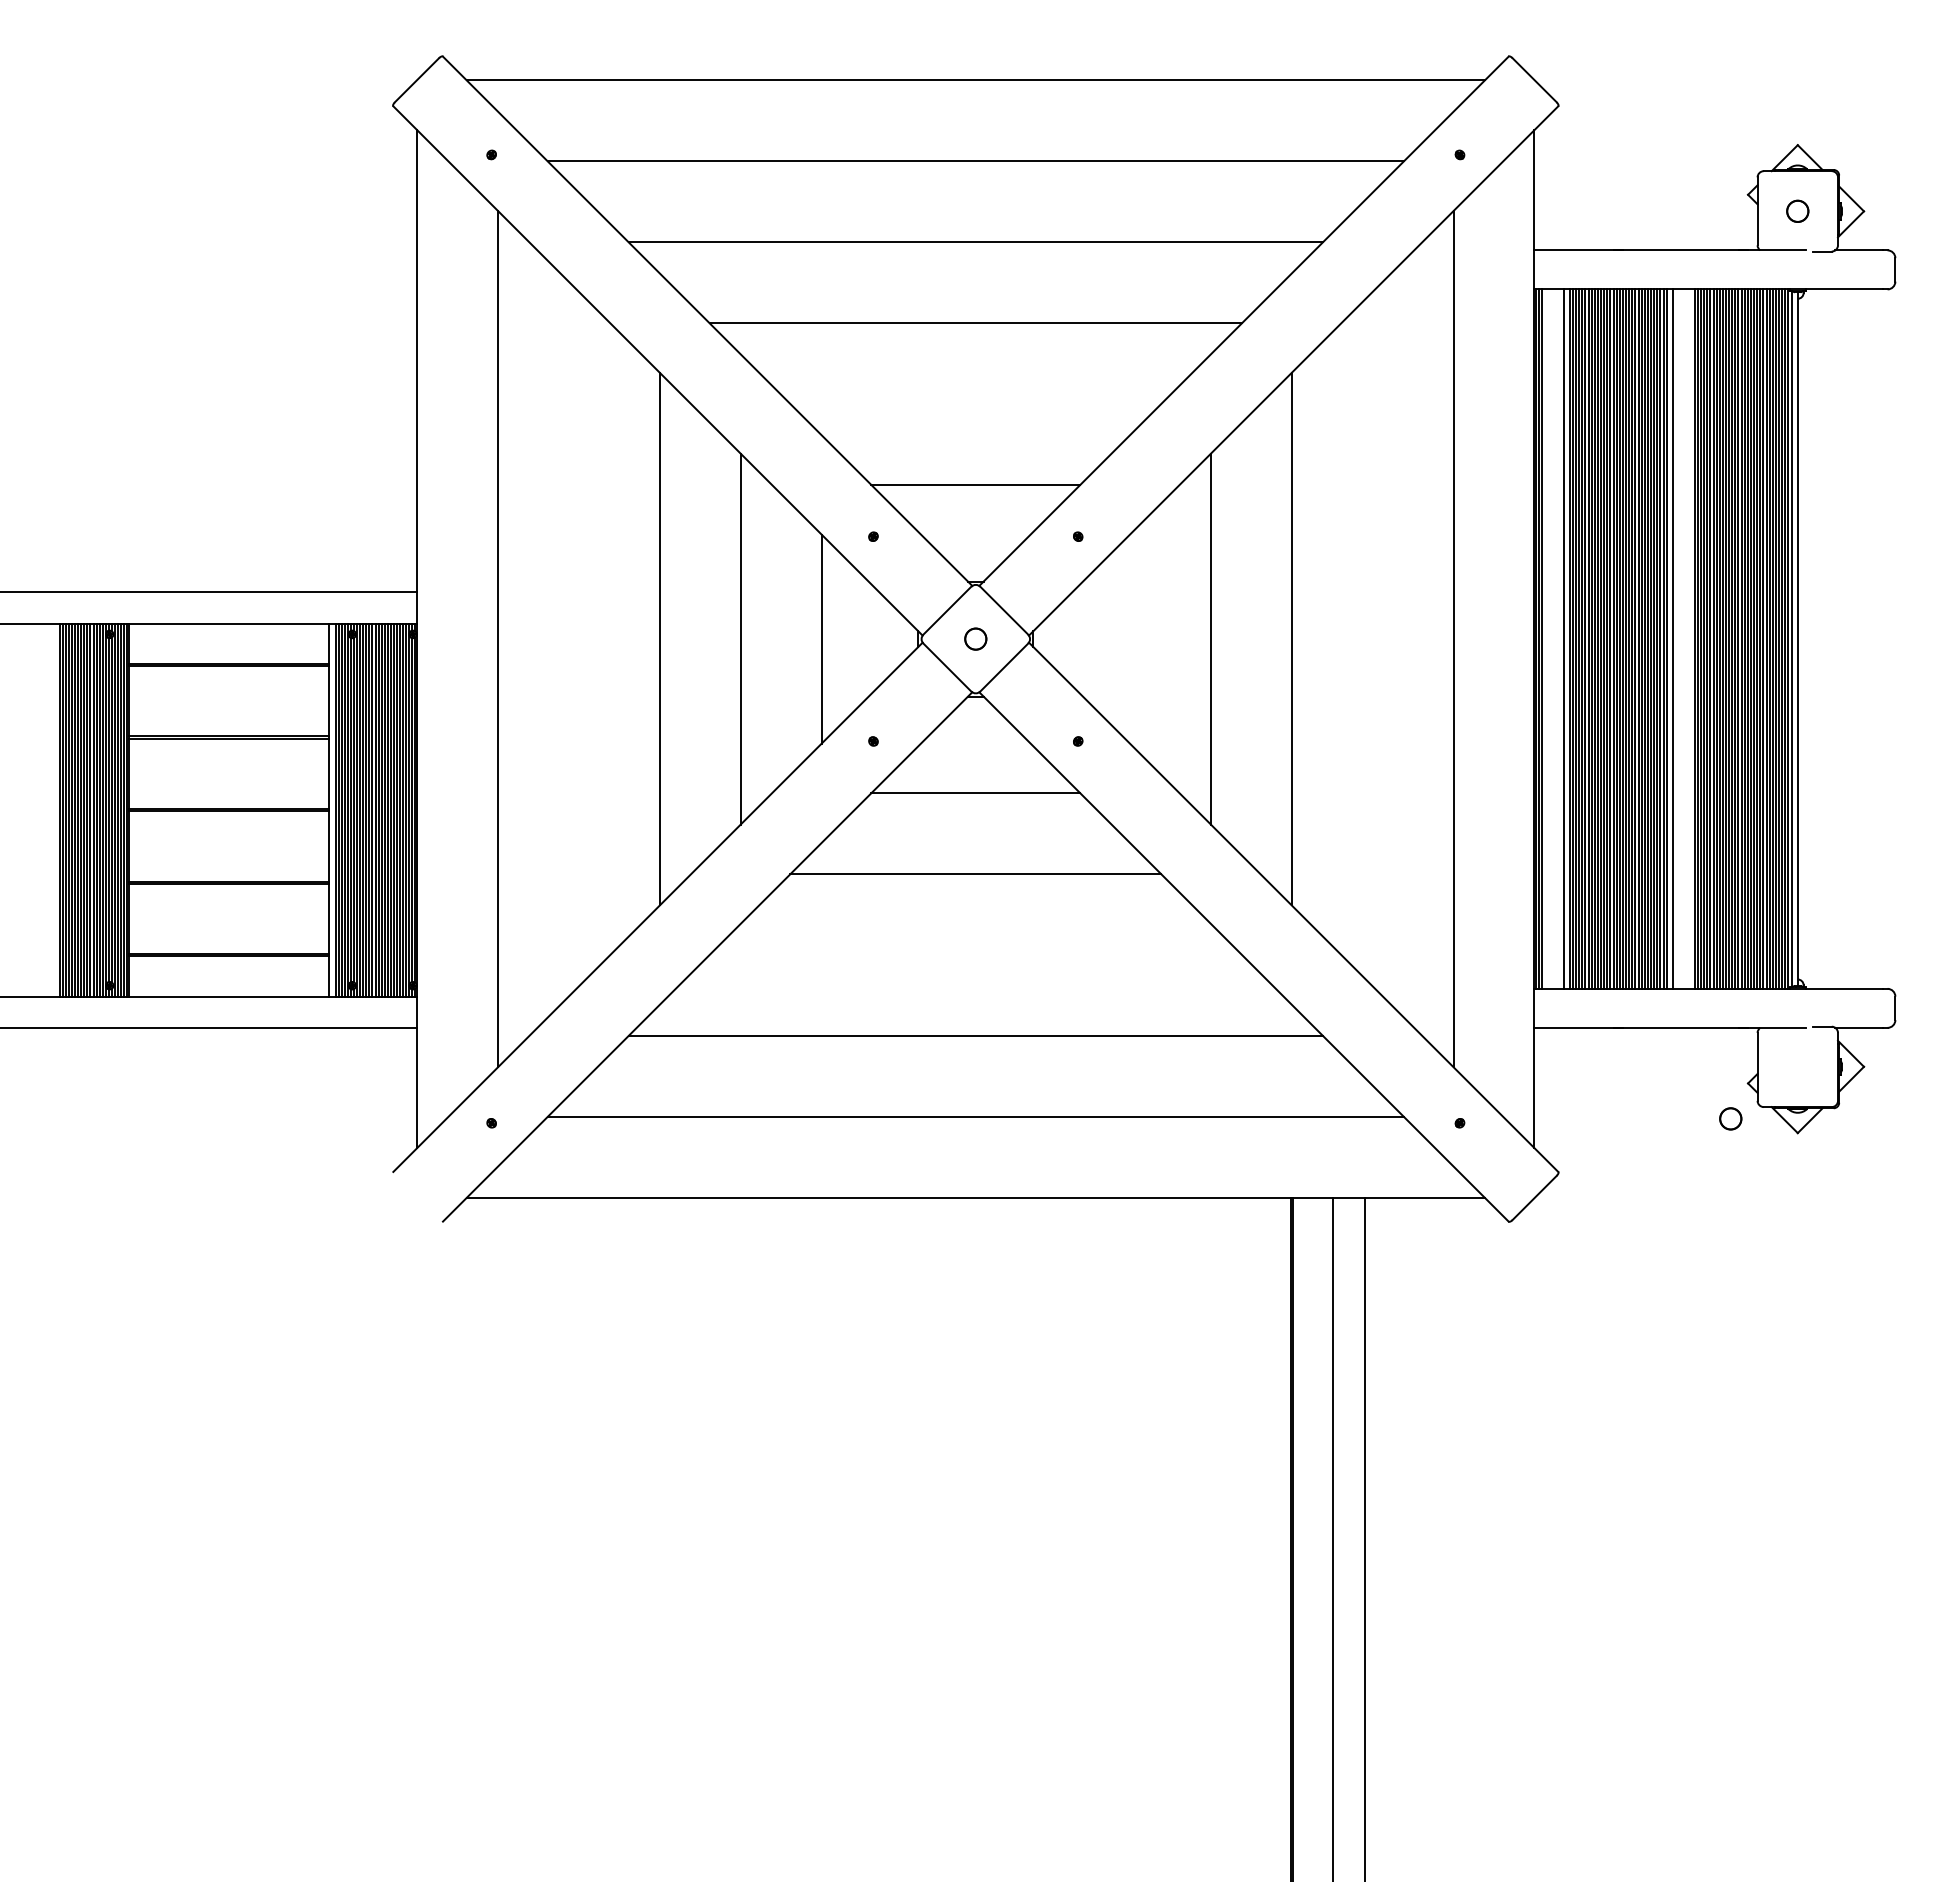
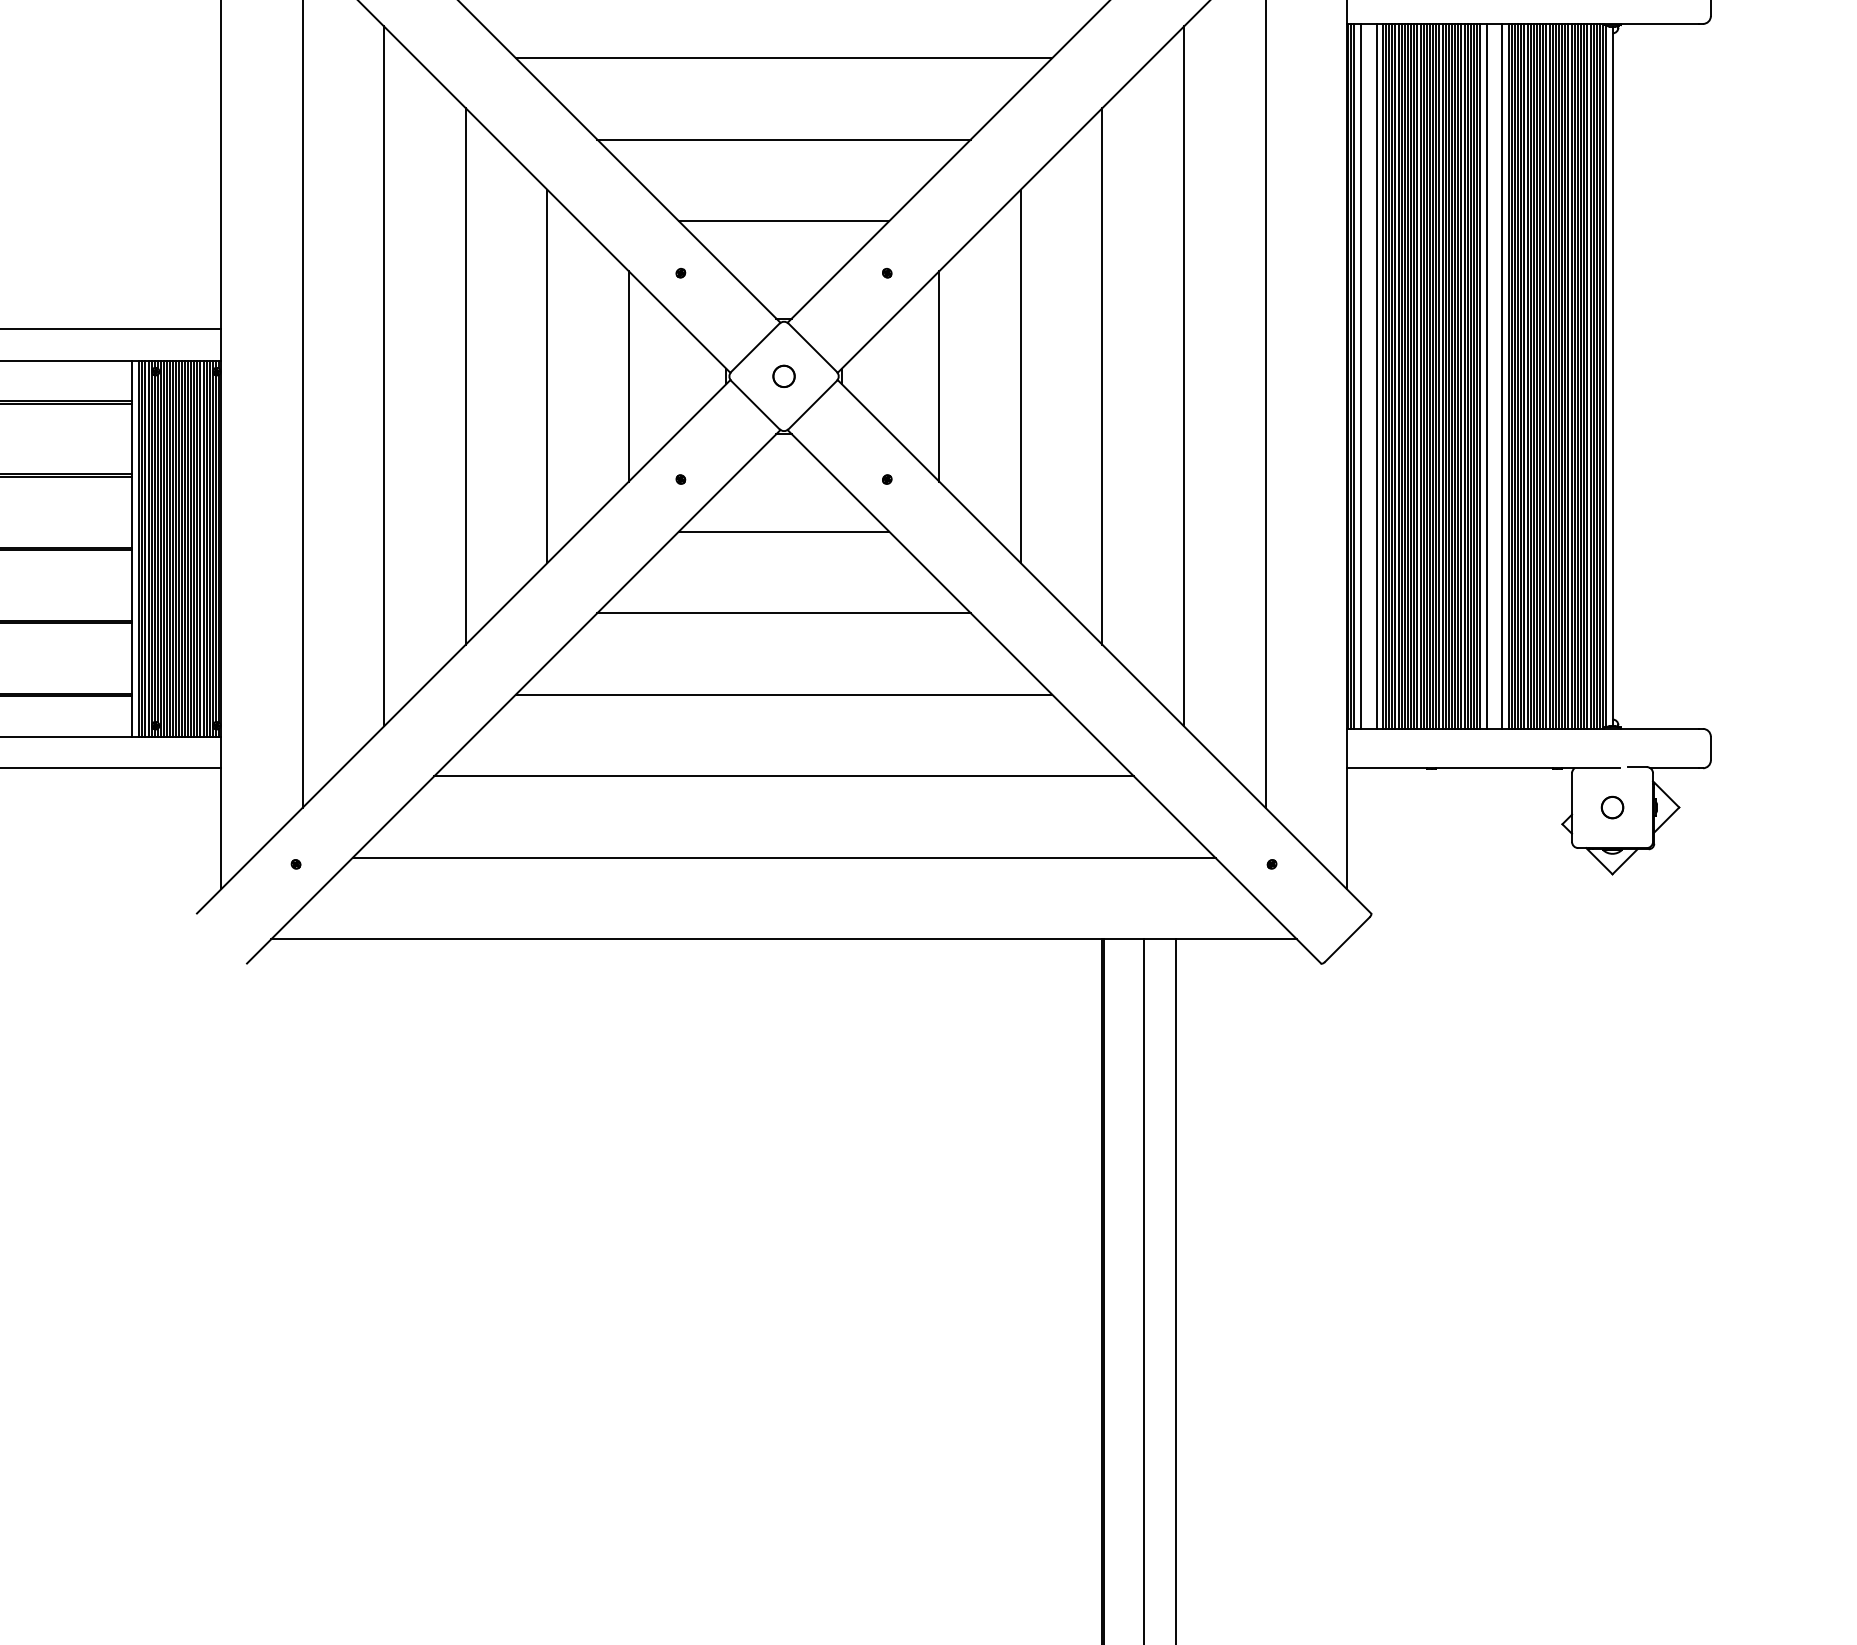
line: (975, 404) -> (783, 139), added
line: (578, 638) -> (383, 375), added
line: (1129, 638) -> (938, 375), added
line: (1372, 638) -> (1183, 375), added
line: (1548, 638) -> (1361, 375), added
line: (1688, 638) -> (1502, 375), added
line: (975, 955) -> (783, 695), added
circle: (1730, 1118) -> (1612, 807), moved

